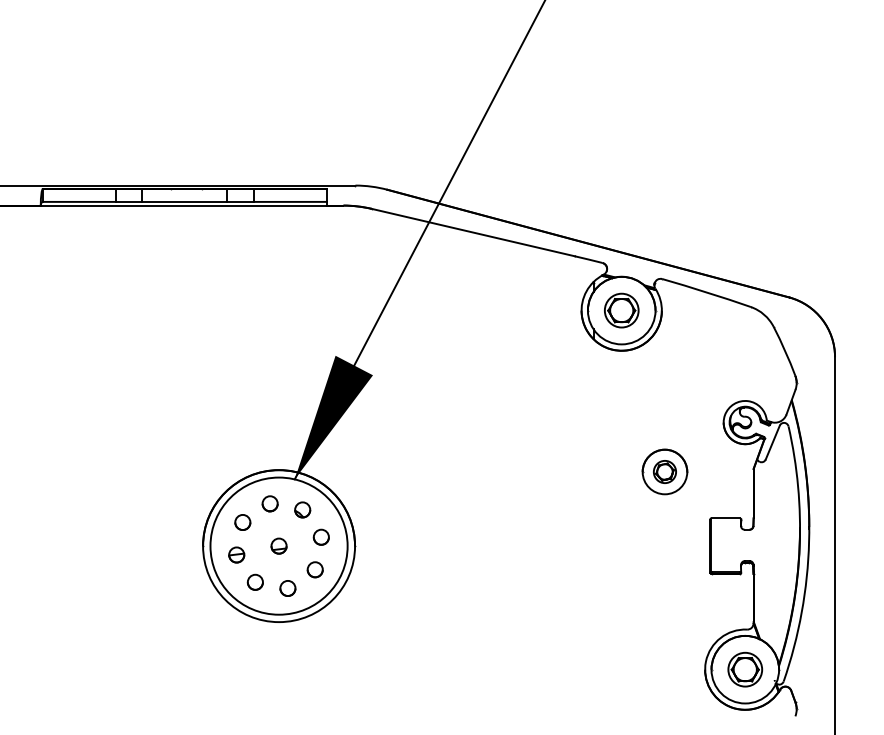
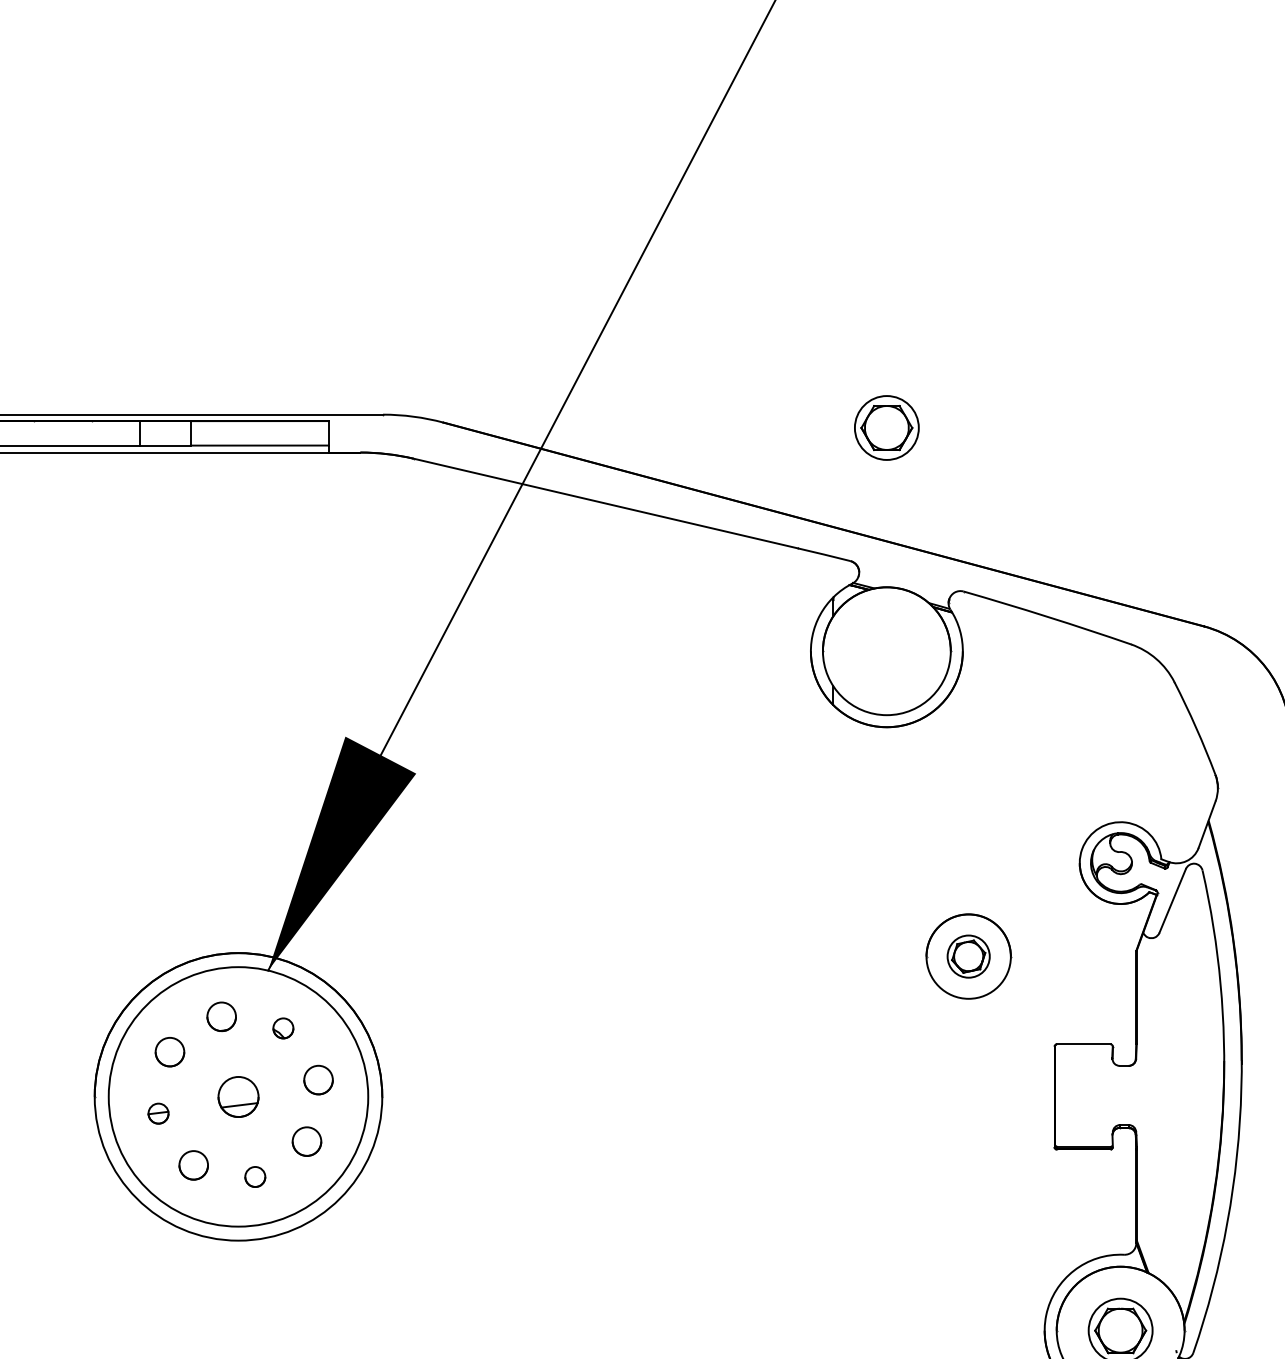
part: (621, 310) -> (886, 427), moved
part: (302, 509) -> (282, 1027), size x0.7
part: (278, 545) -> (237, 1095), size x1.4
part: (236, 554) -> (157, 1112), size x0.7
circle: (287, 588) -> (254, 1177), size x0.7

